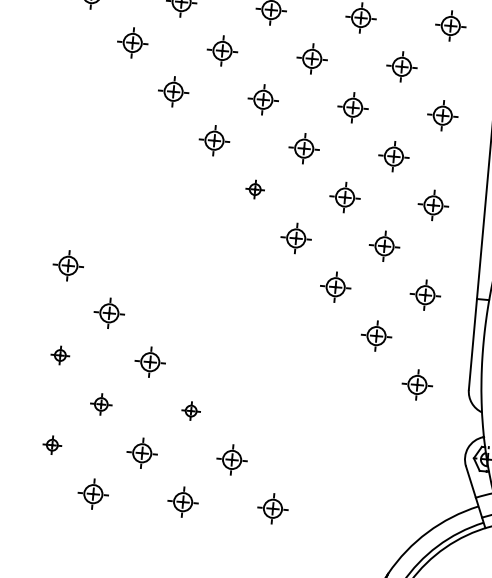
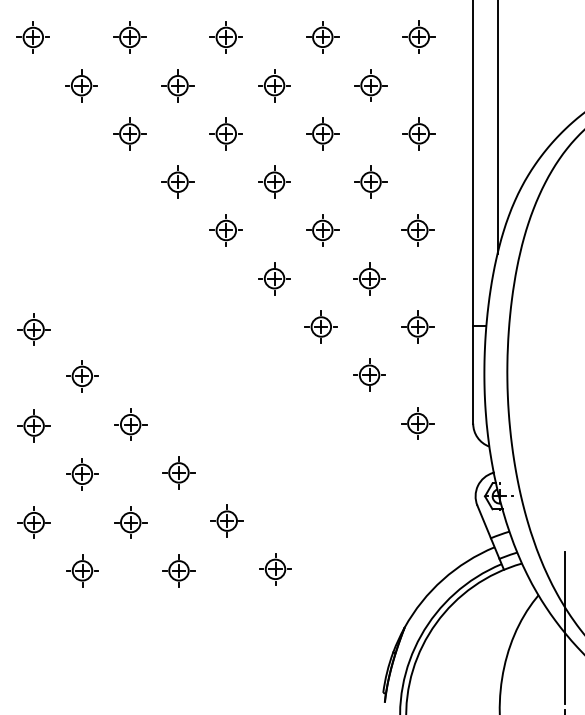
part: (254, 189) -> (225, 230), size x1.67
part: (59, 354) -> (33, 425), size x1.67
part: (101, 404) -> (82, 474), size x1.43
part: (190, 410) -> (178, 472), size x1.67
part: (51, 445) -> (33, 522), size x1.67

